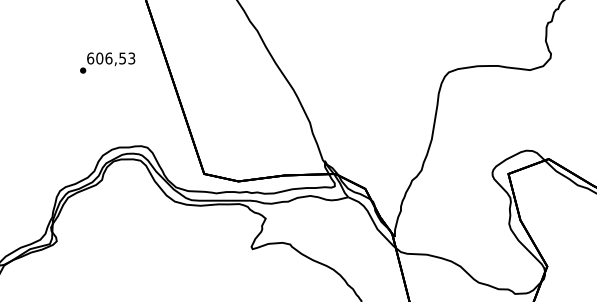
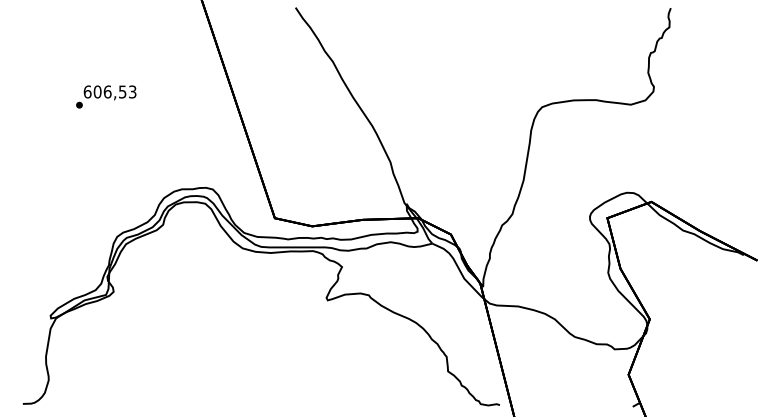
text: (107, 62) -> (106, 96), moved

